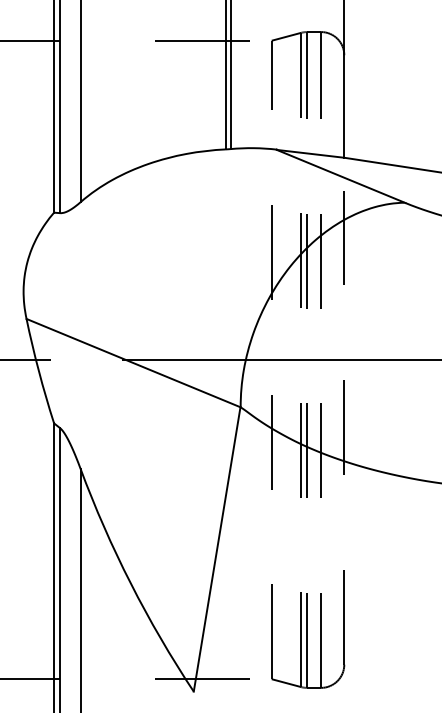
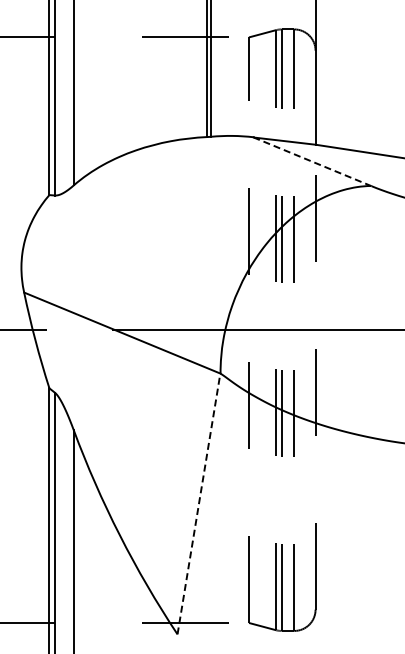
line: (340, 176) -> (312, 161), solid -> dashed
line: (217, 548) -> (199, 503), solid -> dashed

